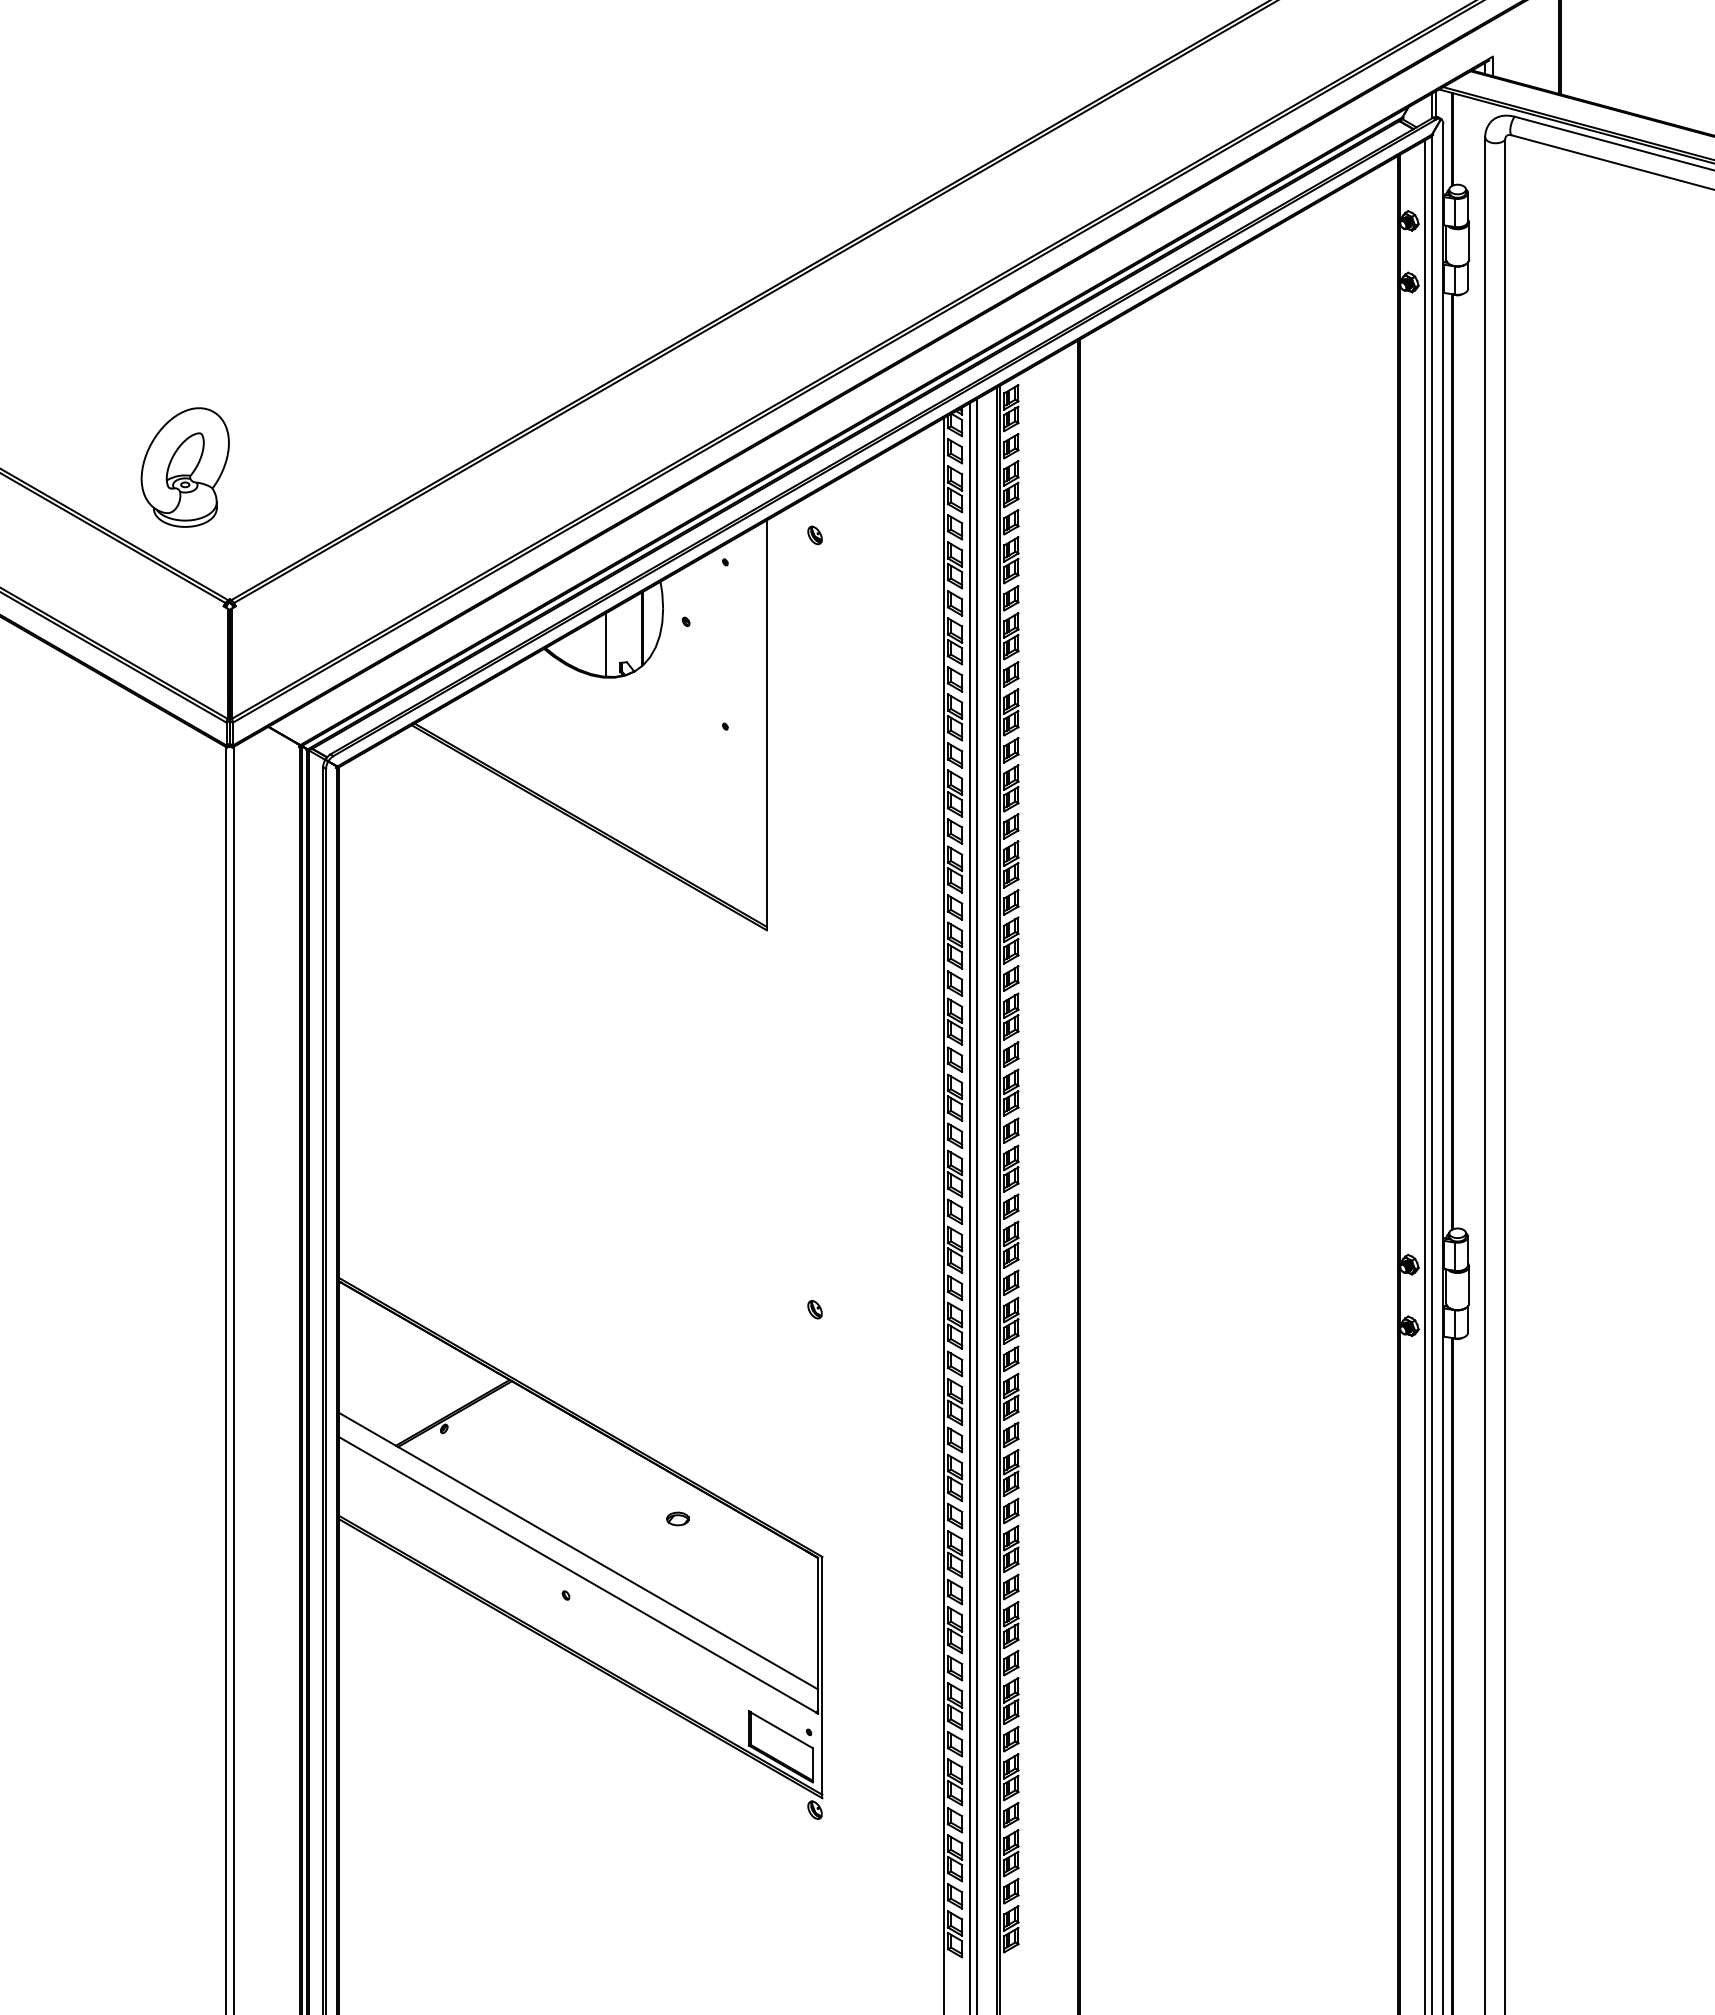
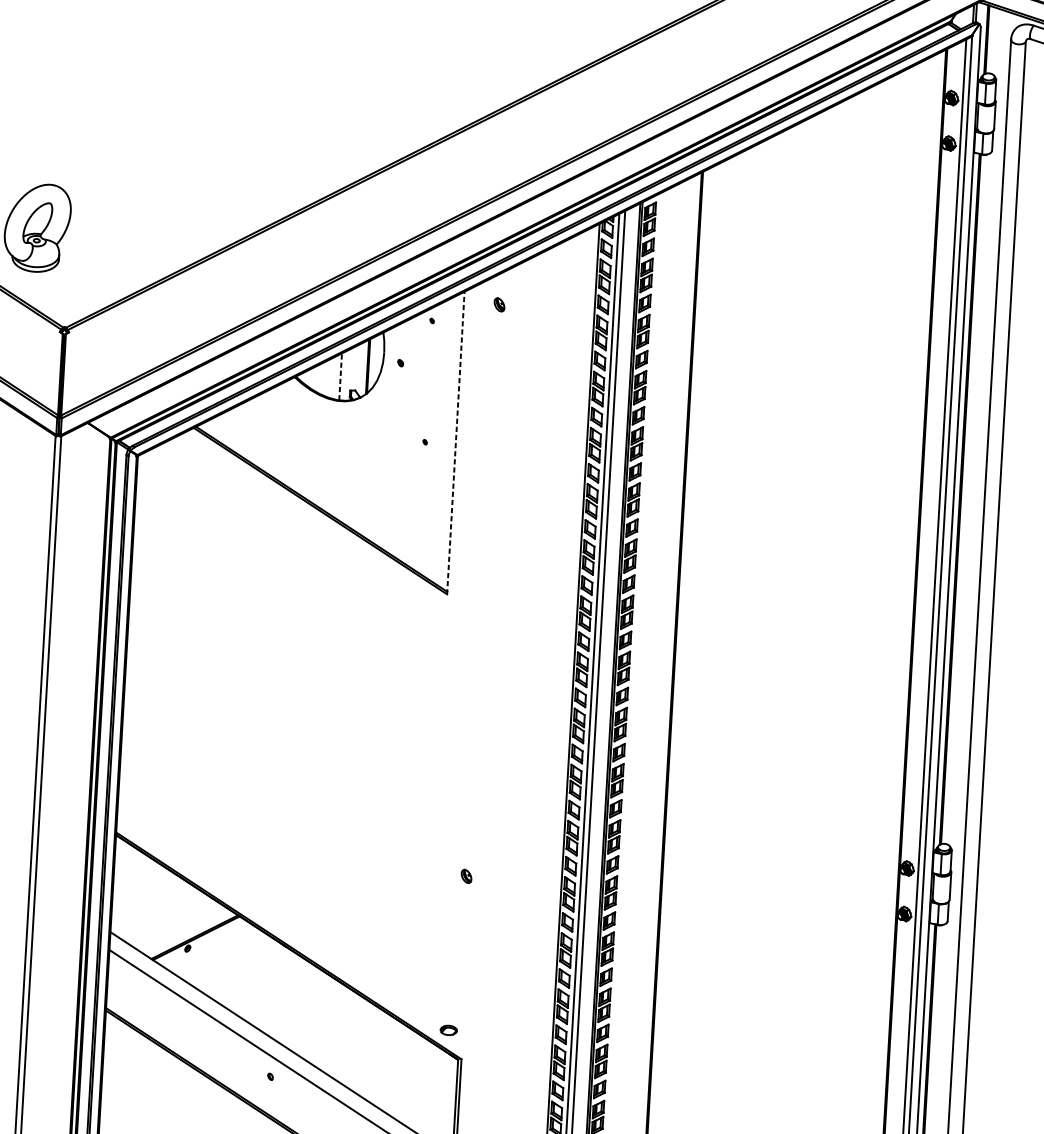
line: (606, 644) -> (340, 376), solid -> dashed
line: (766, 725) -> (455, 443), solid -> dashed
part: (677, 1518) -> (448, 1030), moved

